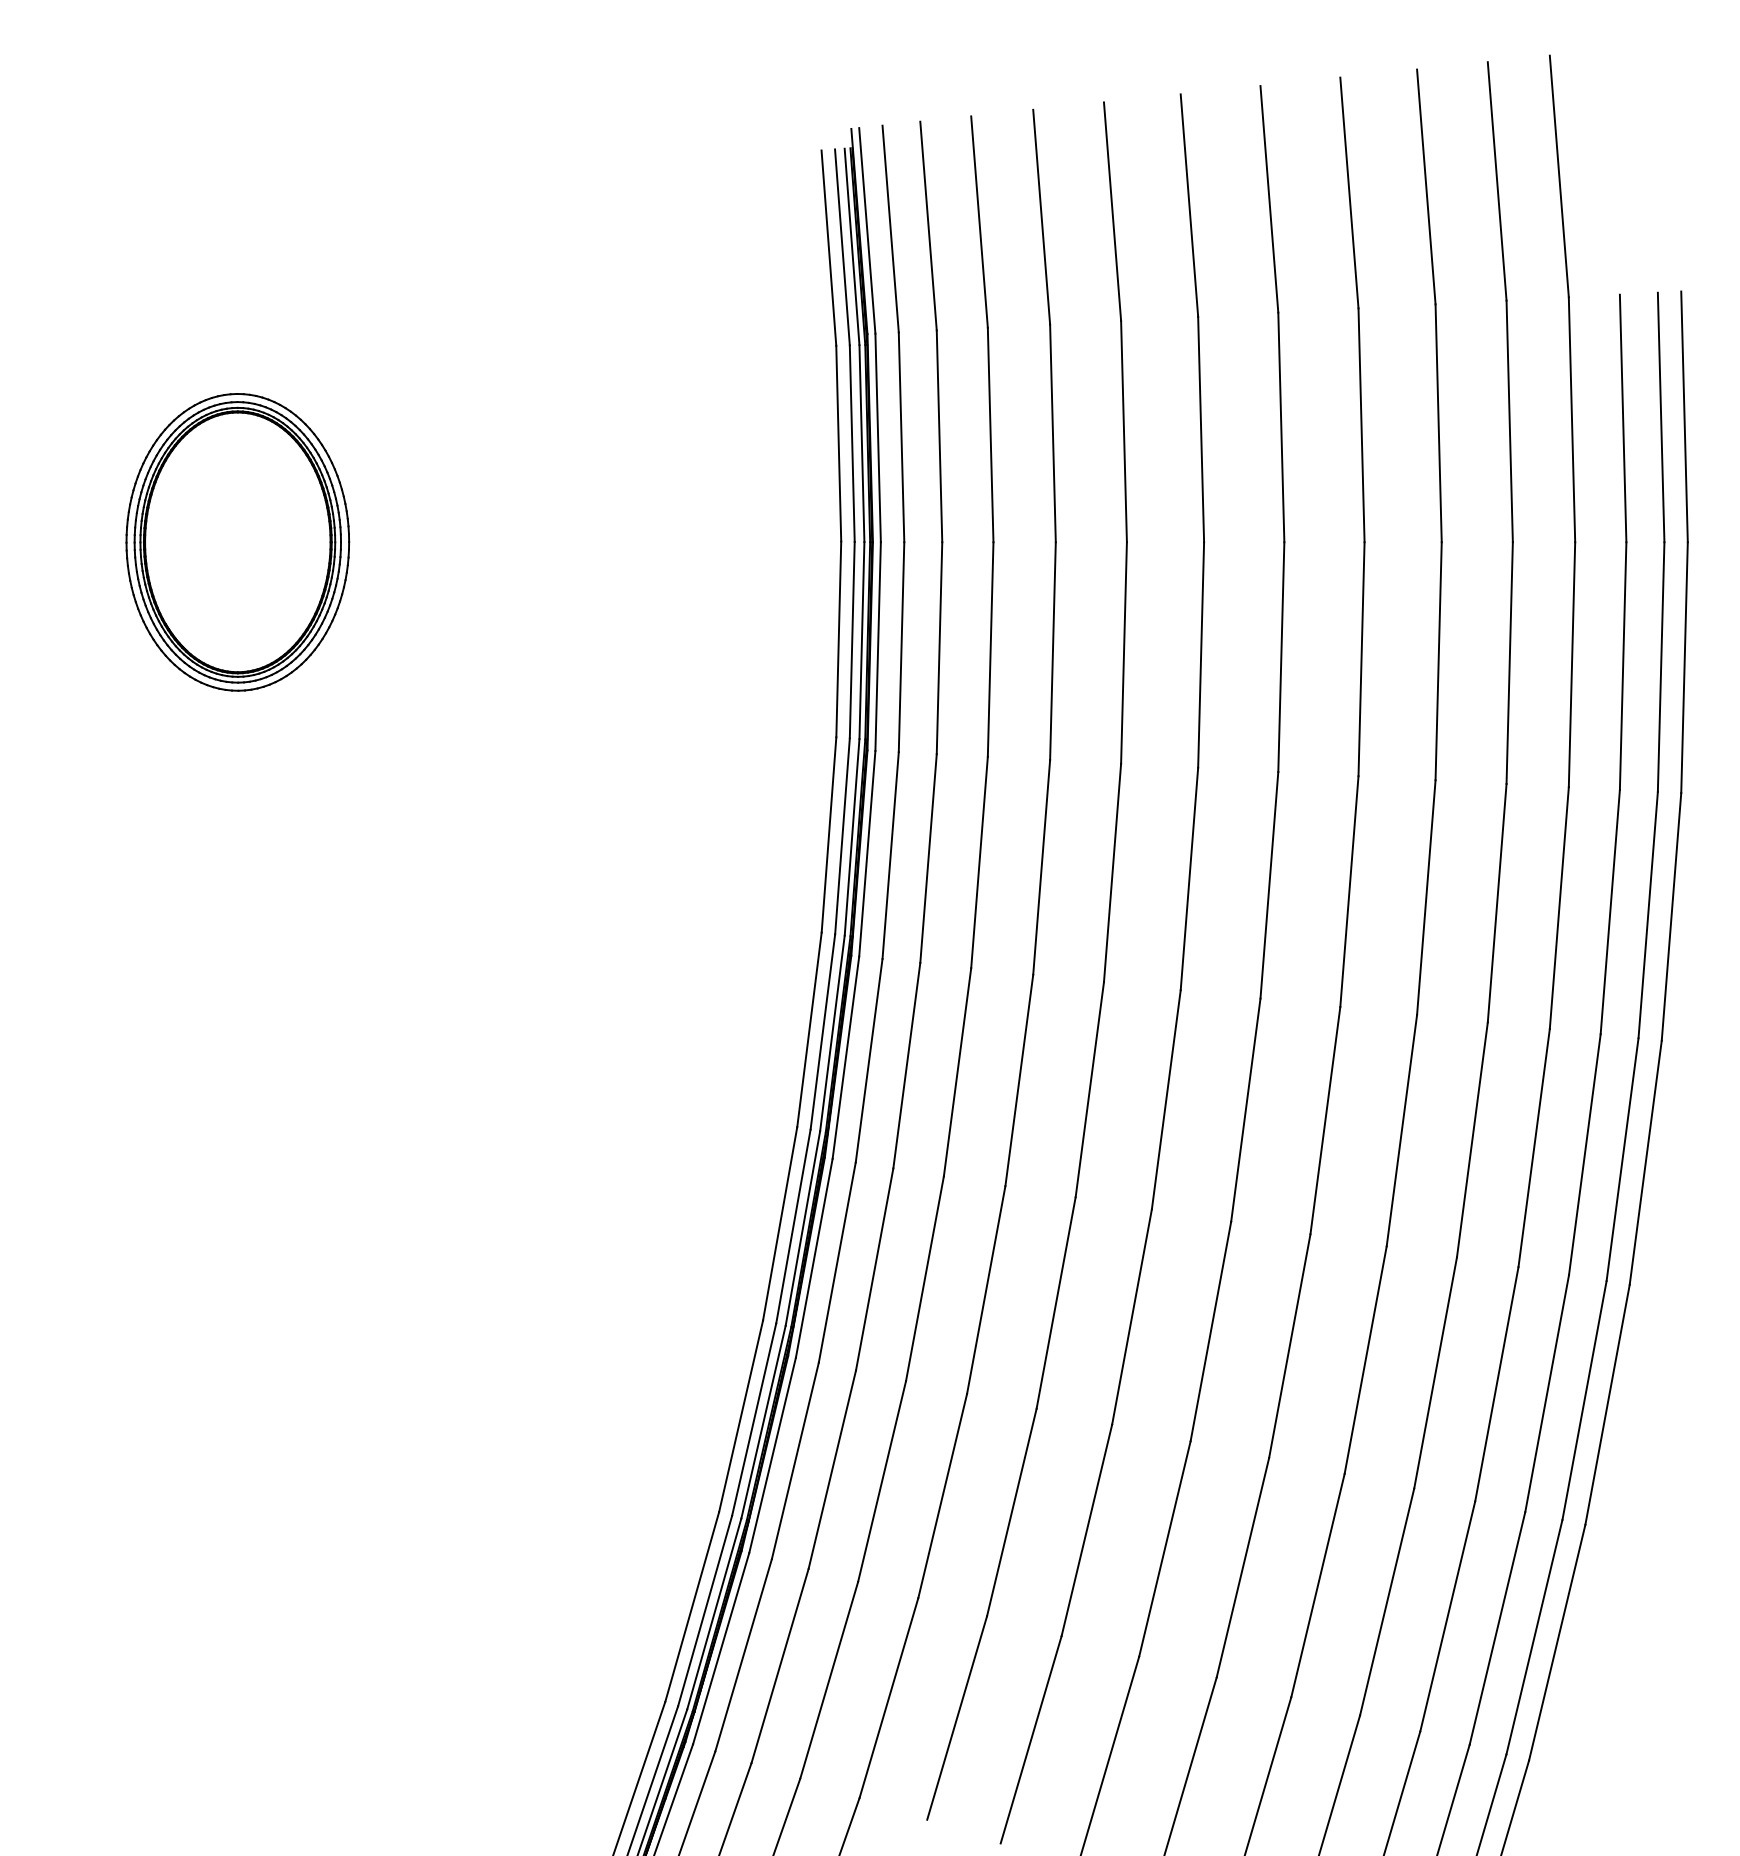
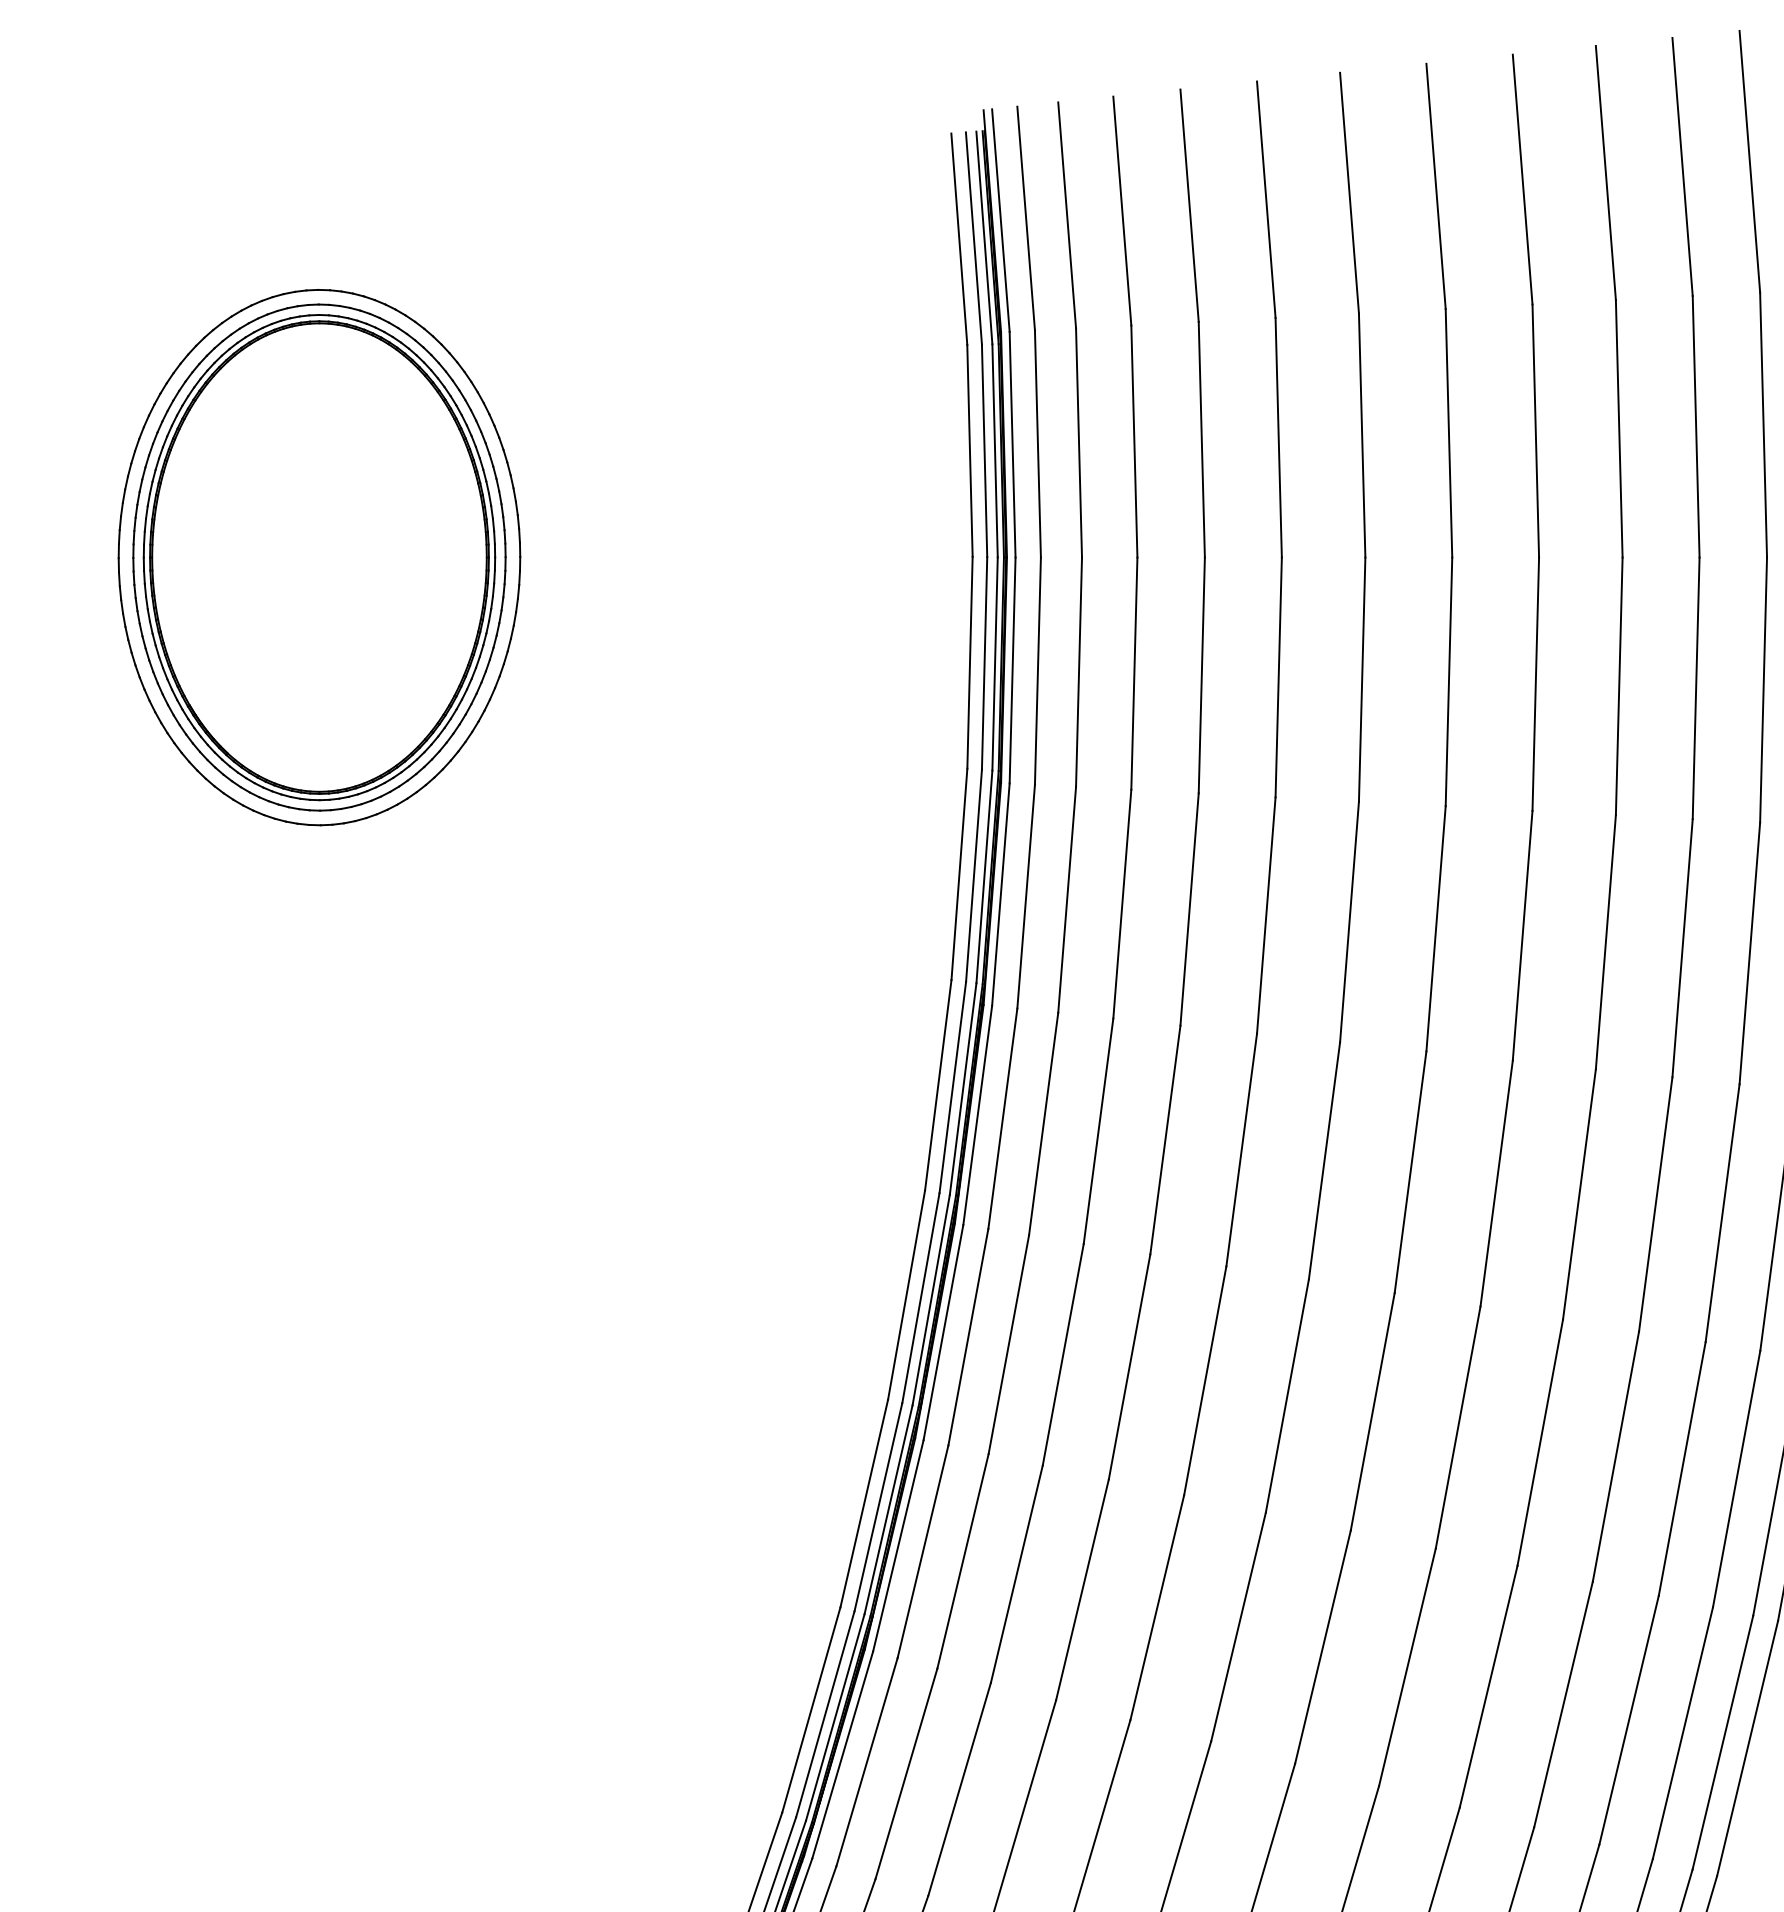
part: (237, 542) -> (319, 557), size x1.67

